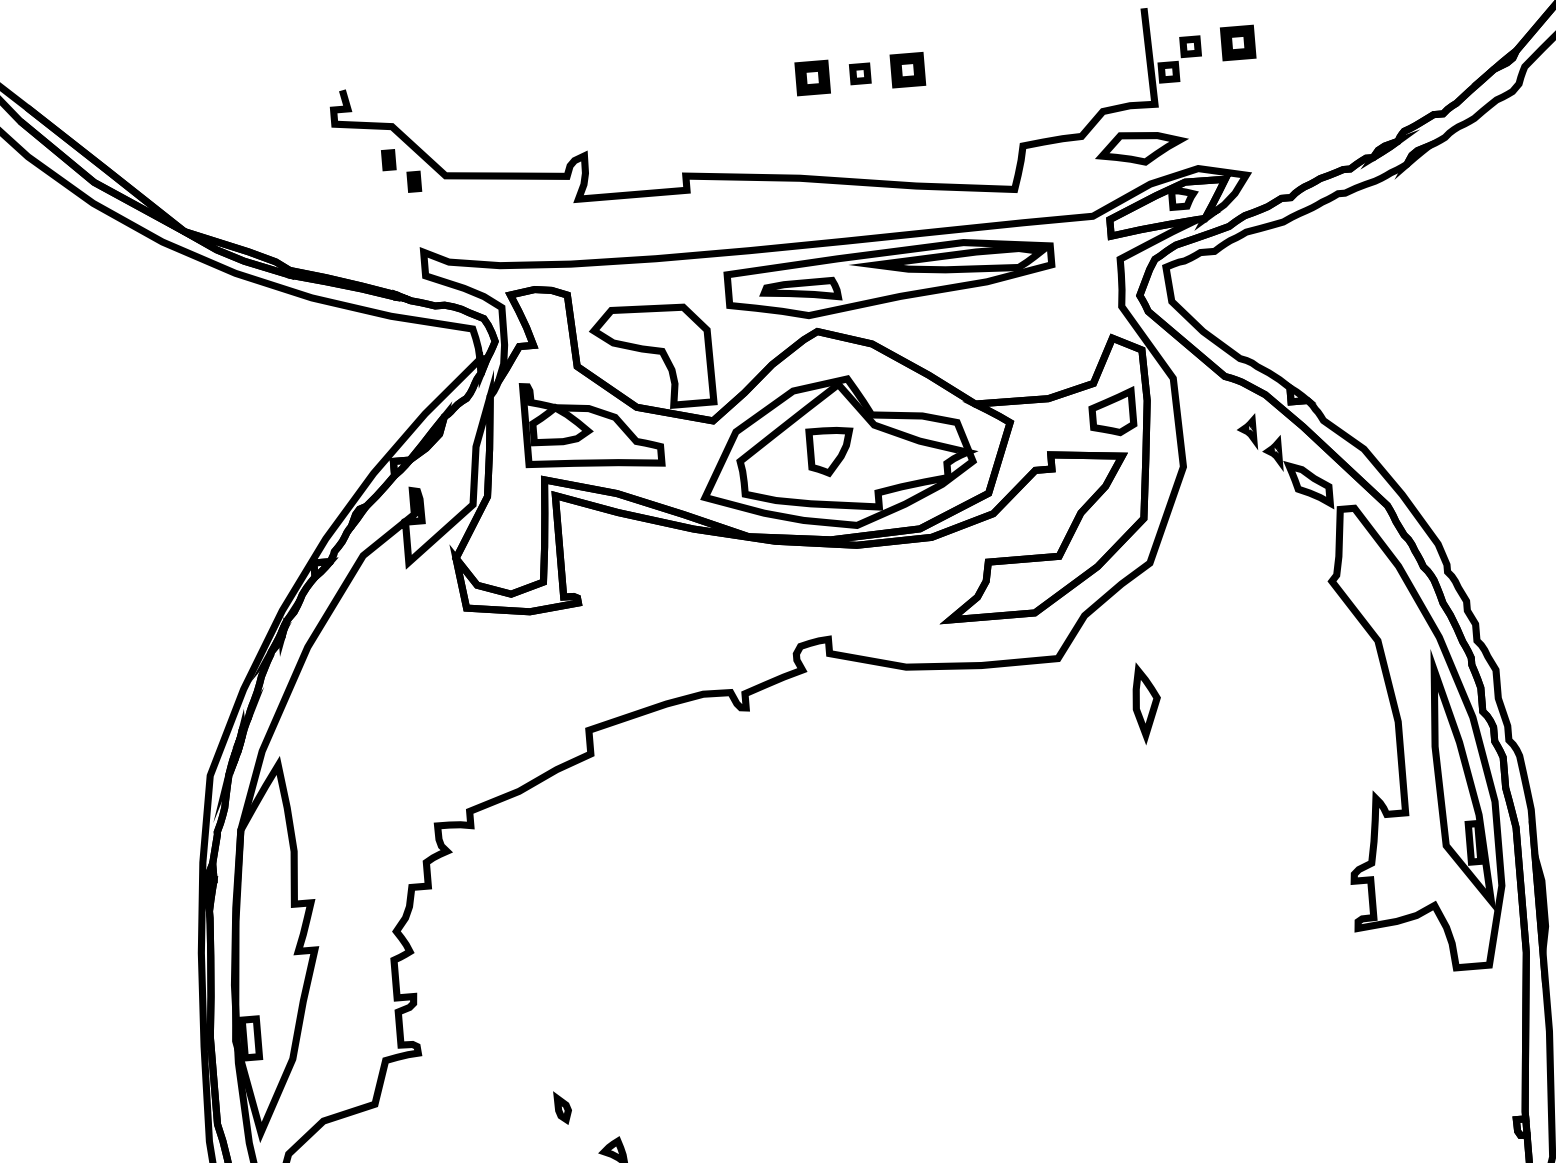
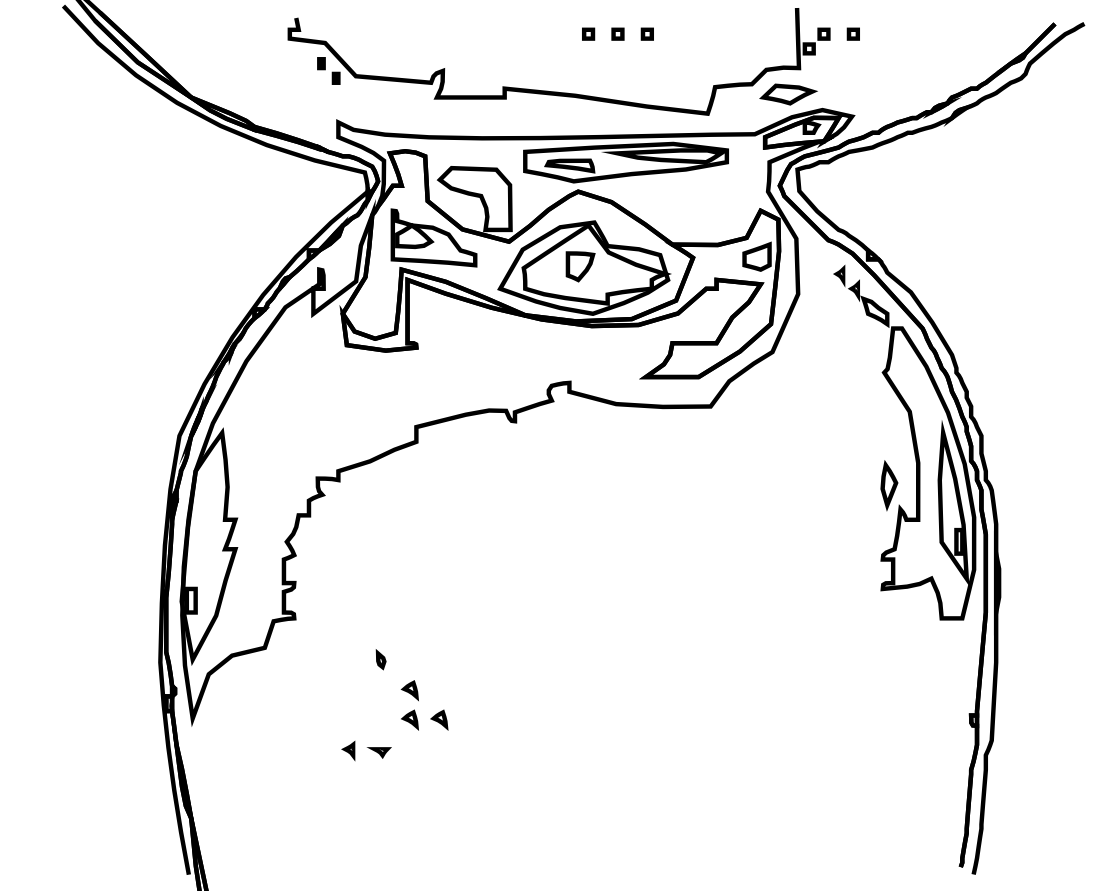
part: (1236, 41) -> (852, 33), size x0.62
part: (905, 68) -> (646, 33), size x0.62
part: (812, 76) -> (588, 33), size x0.62
part: (1146, 702) -> (889, 485), moved

